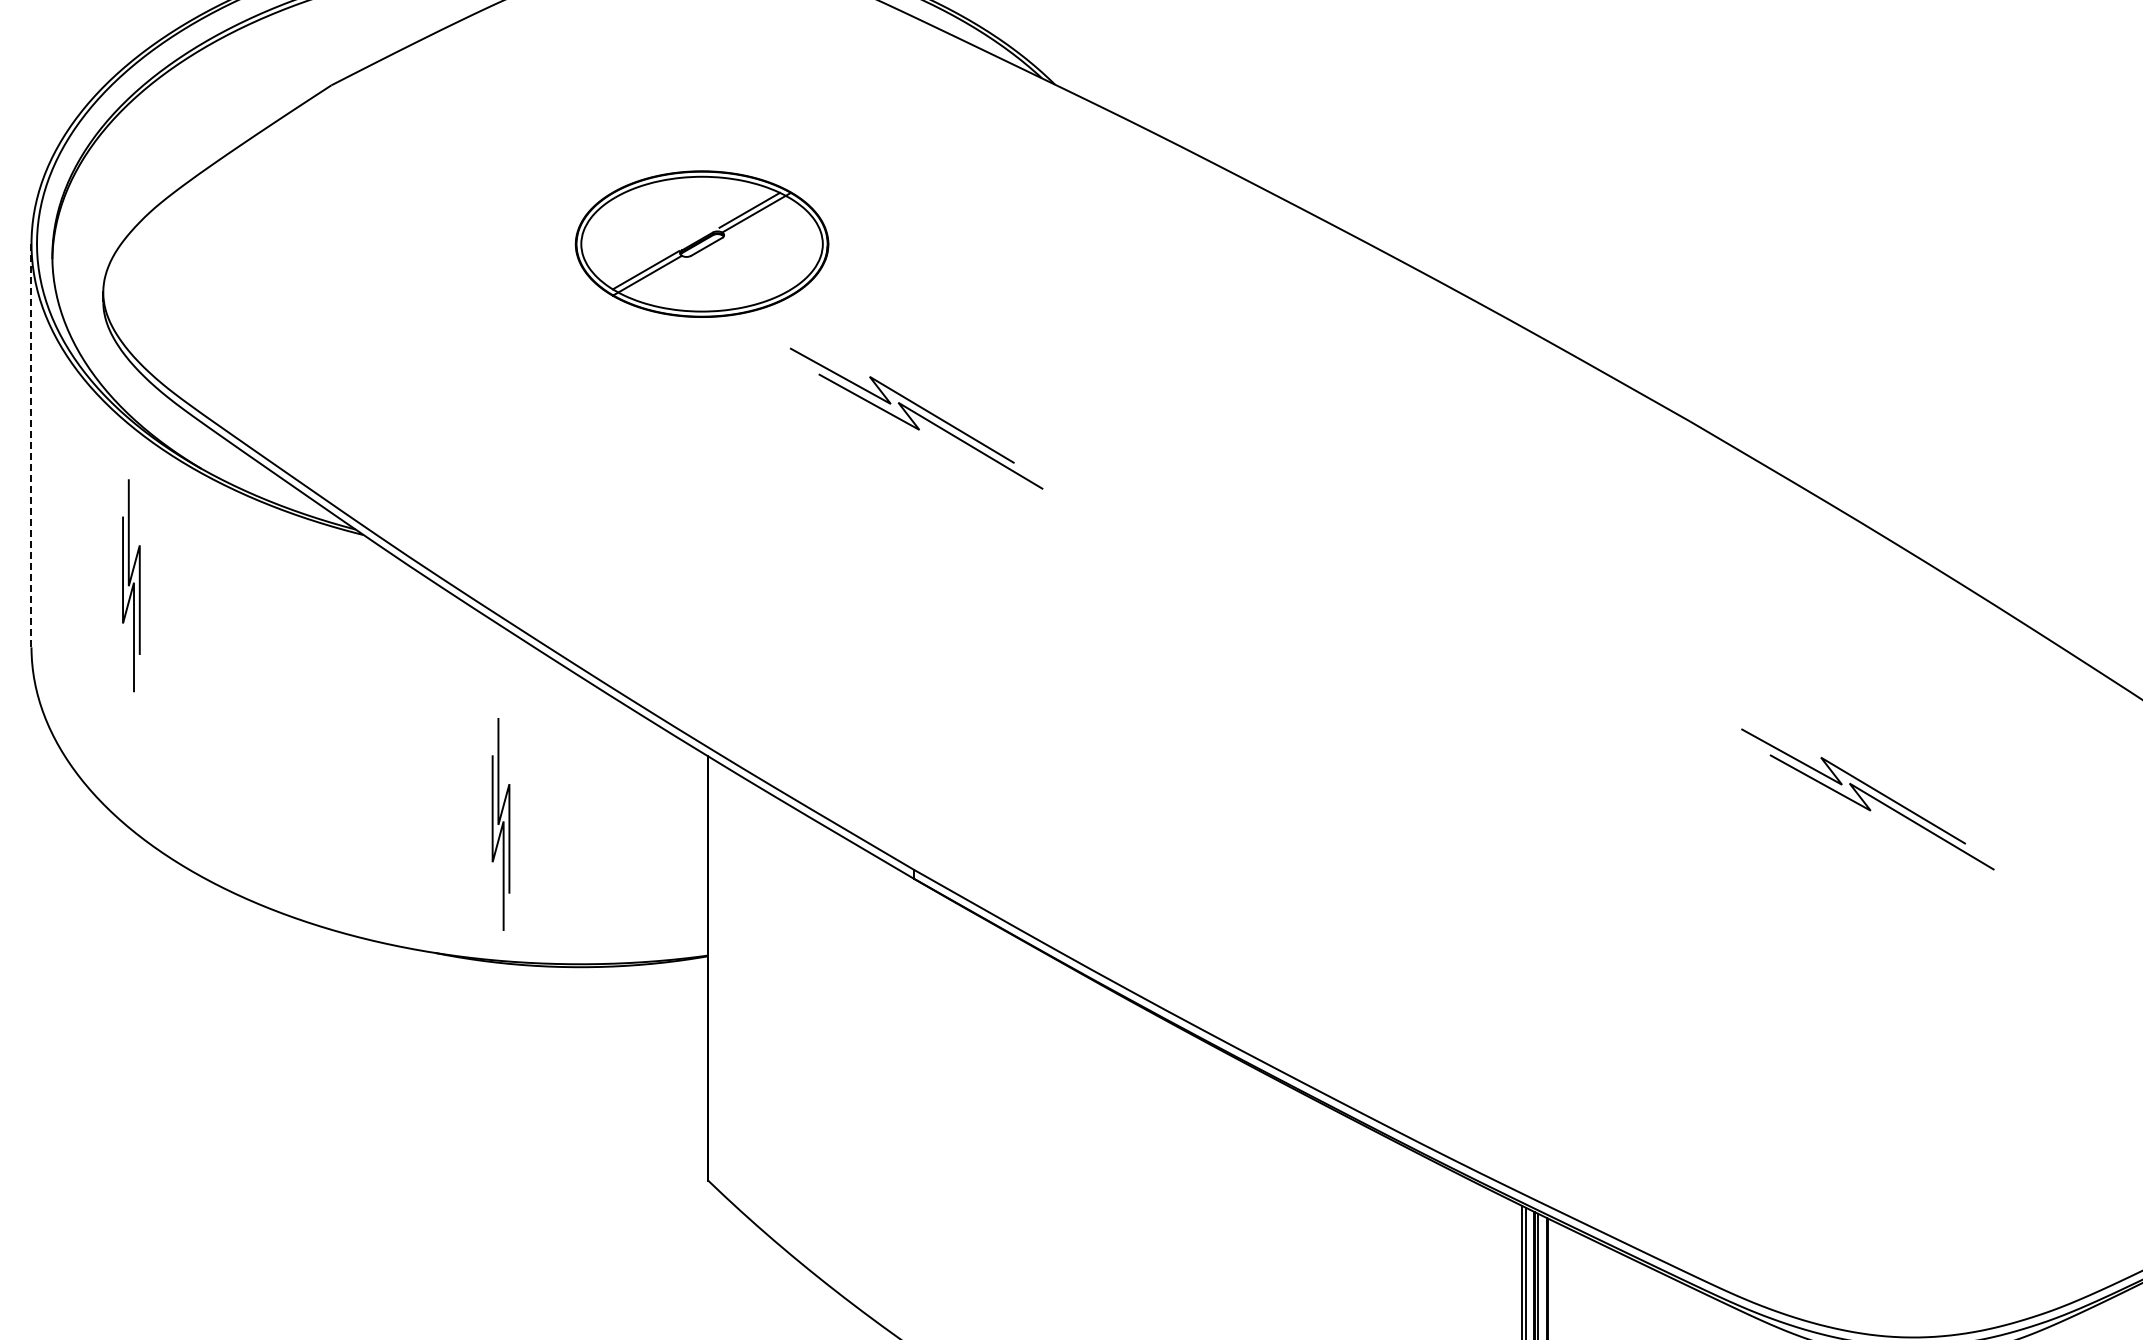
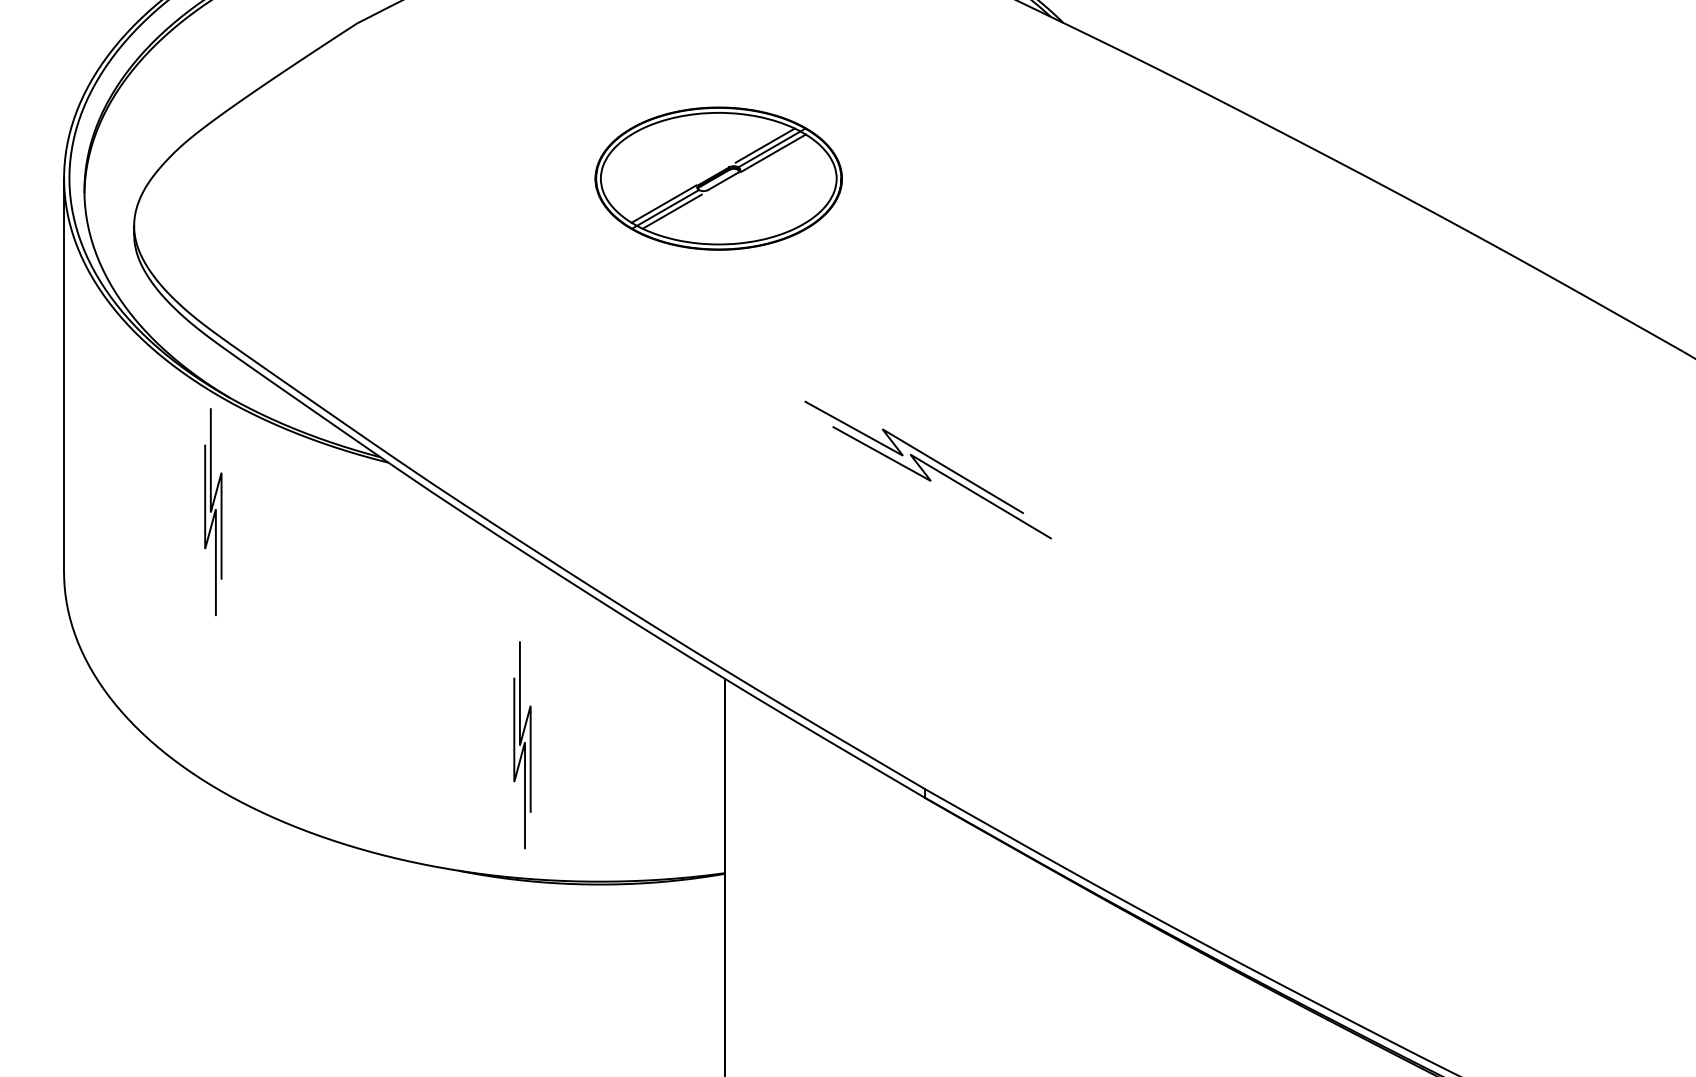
line: (758, 218) -> (773, 153), added
line: (654, 277) -> (672, 211), added
part: (916, 418) -> (928, 469), moved
line: (31, 445) -> (64, 375), dashed -> solid
part: (131, 585) -> (213, 511), moved

